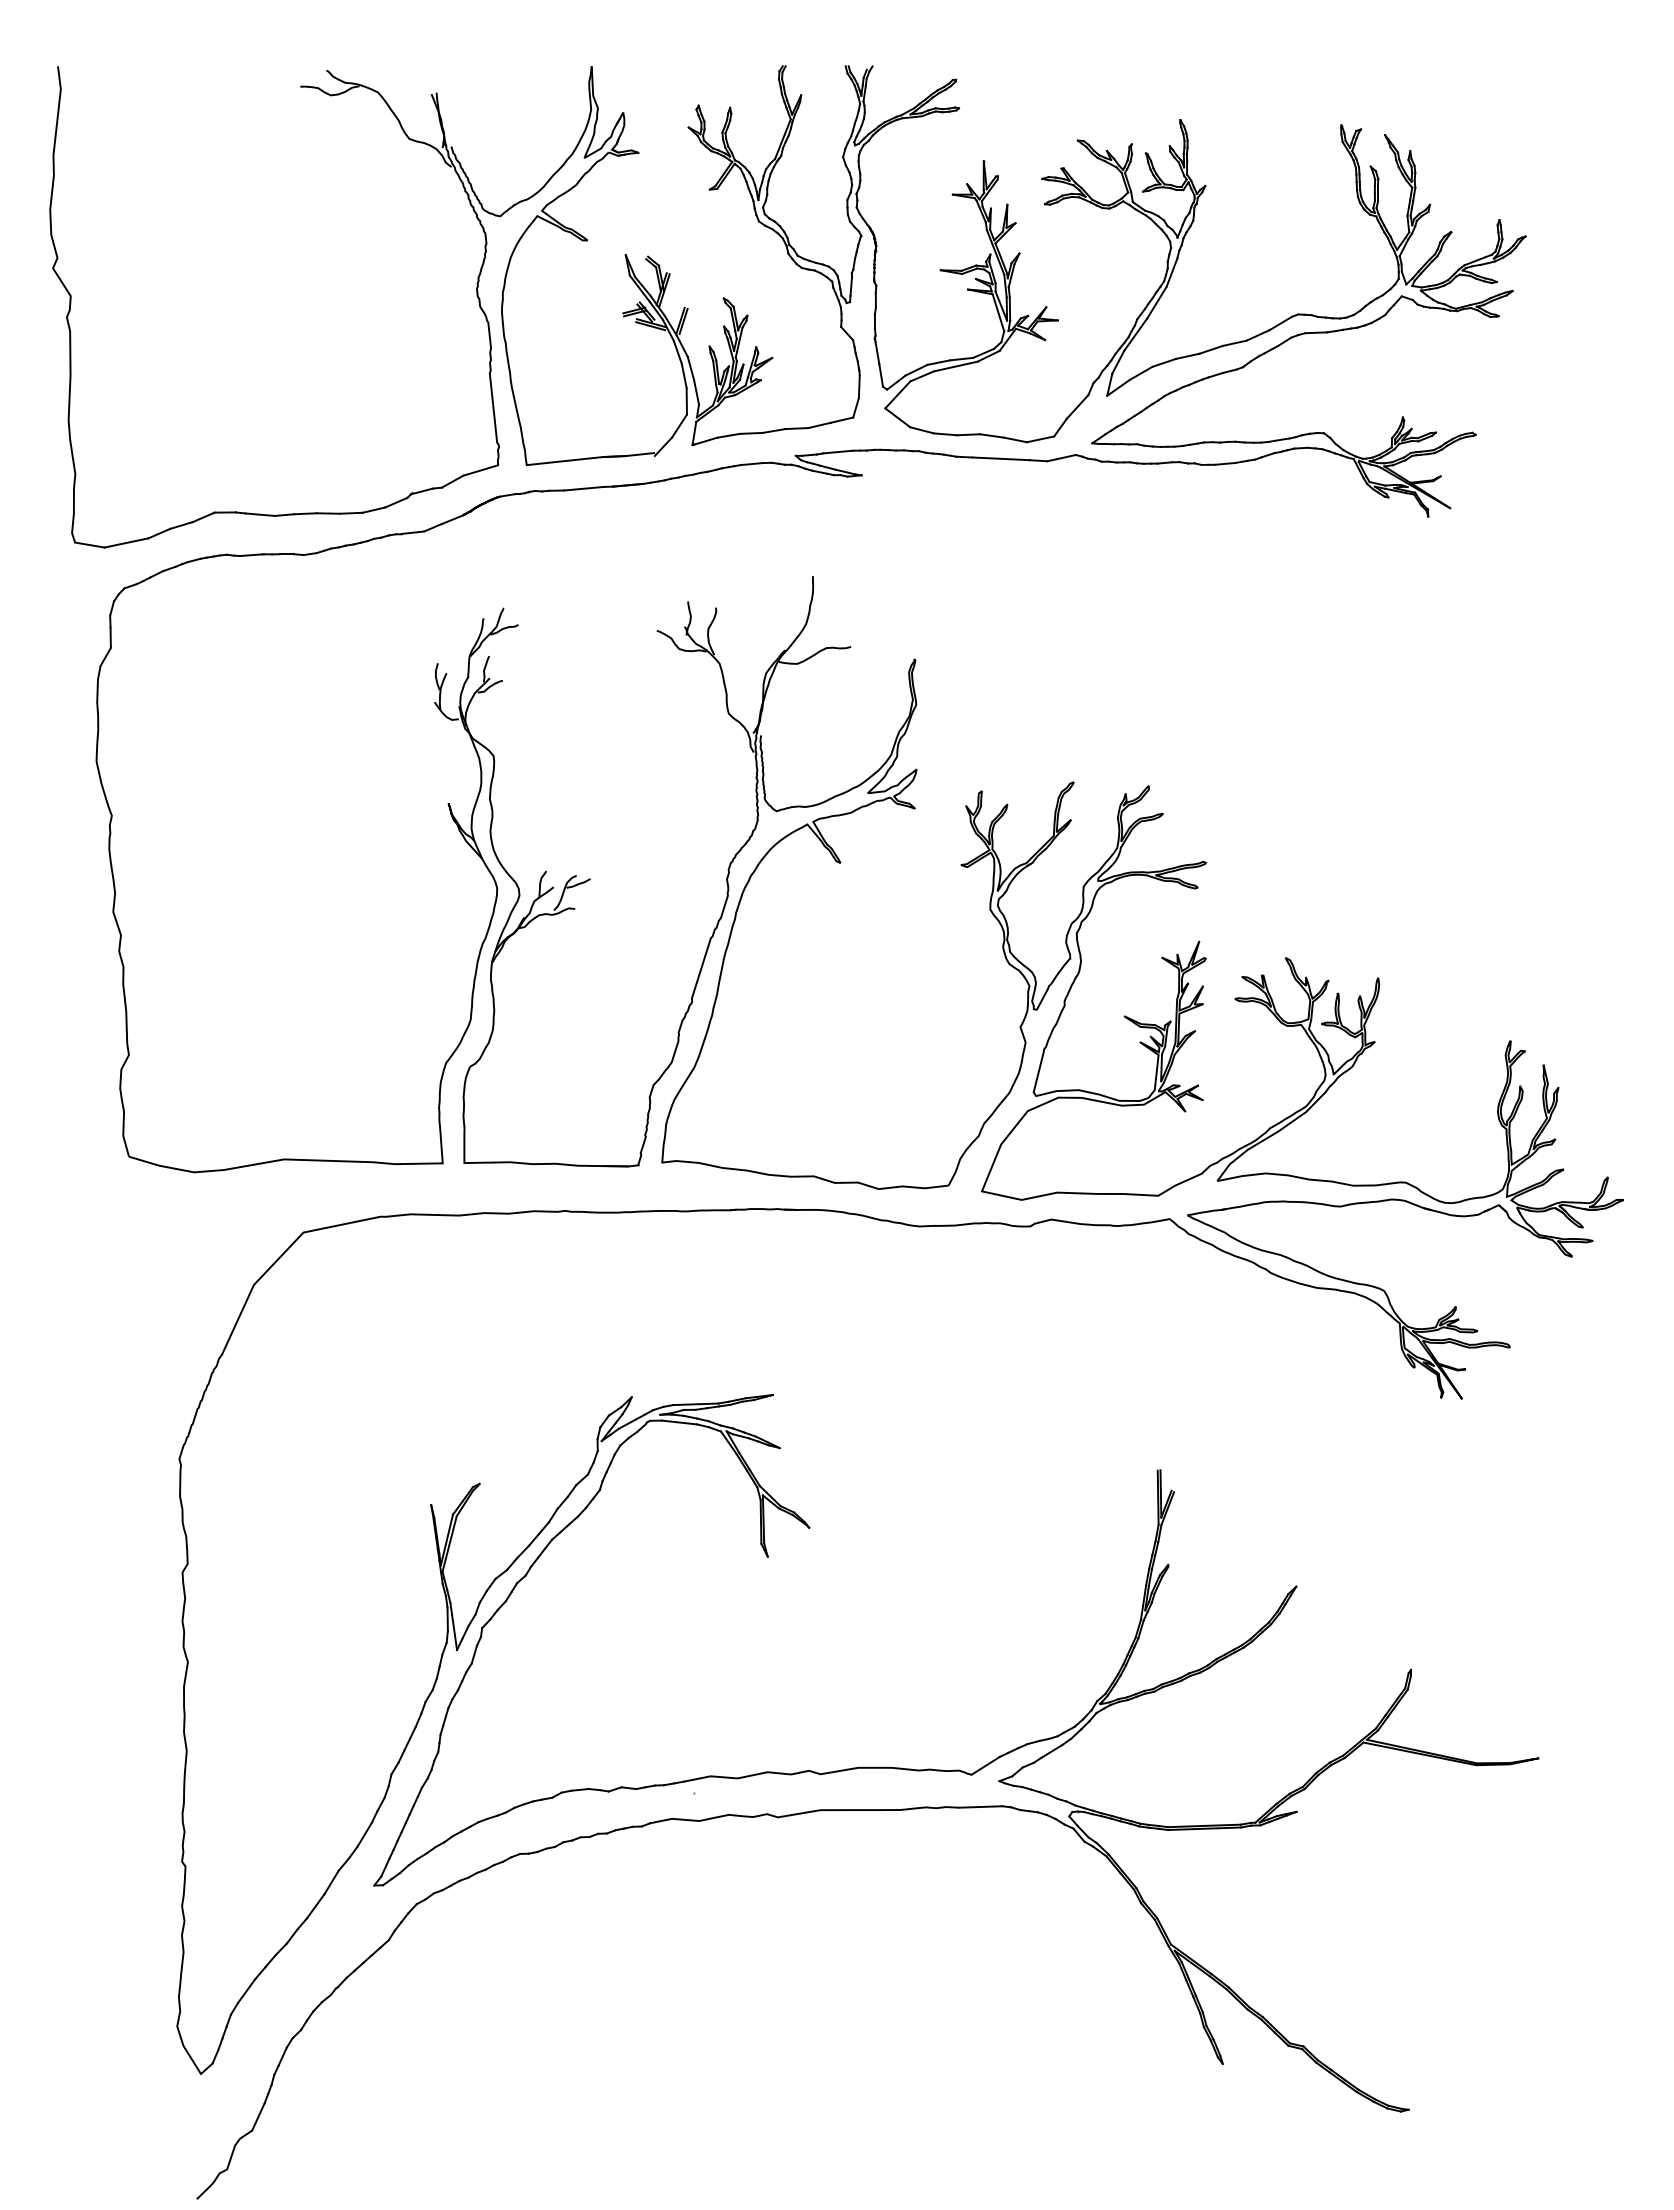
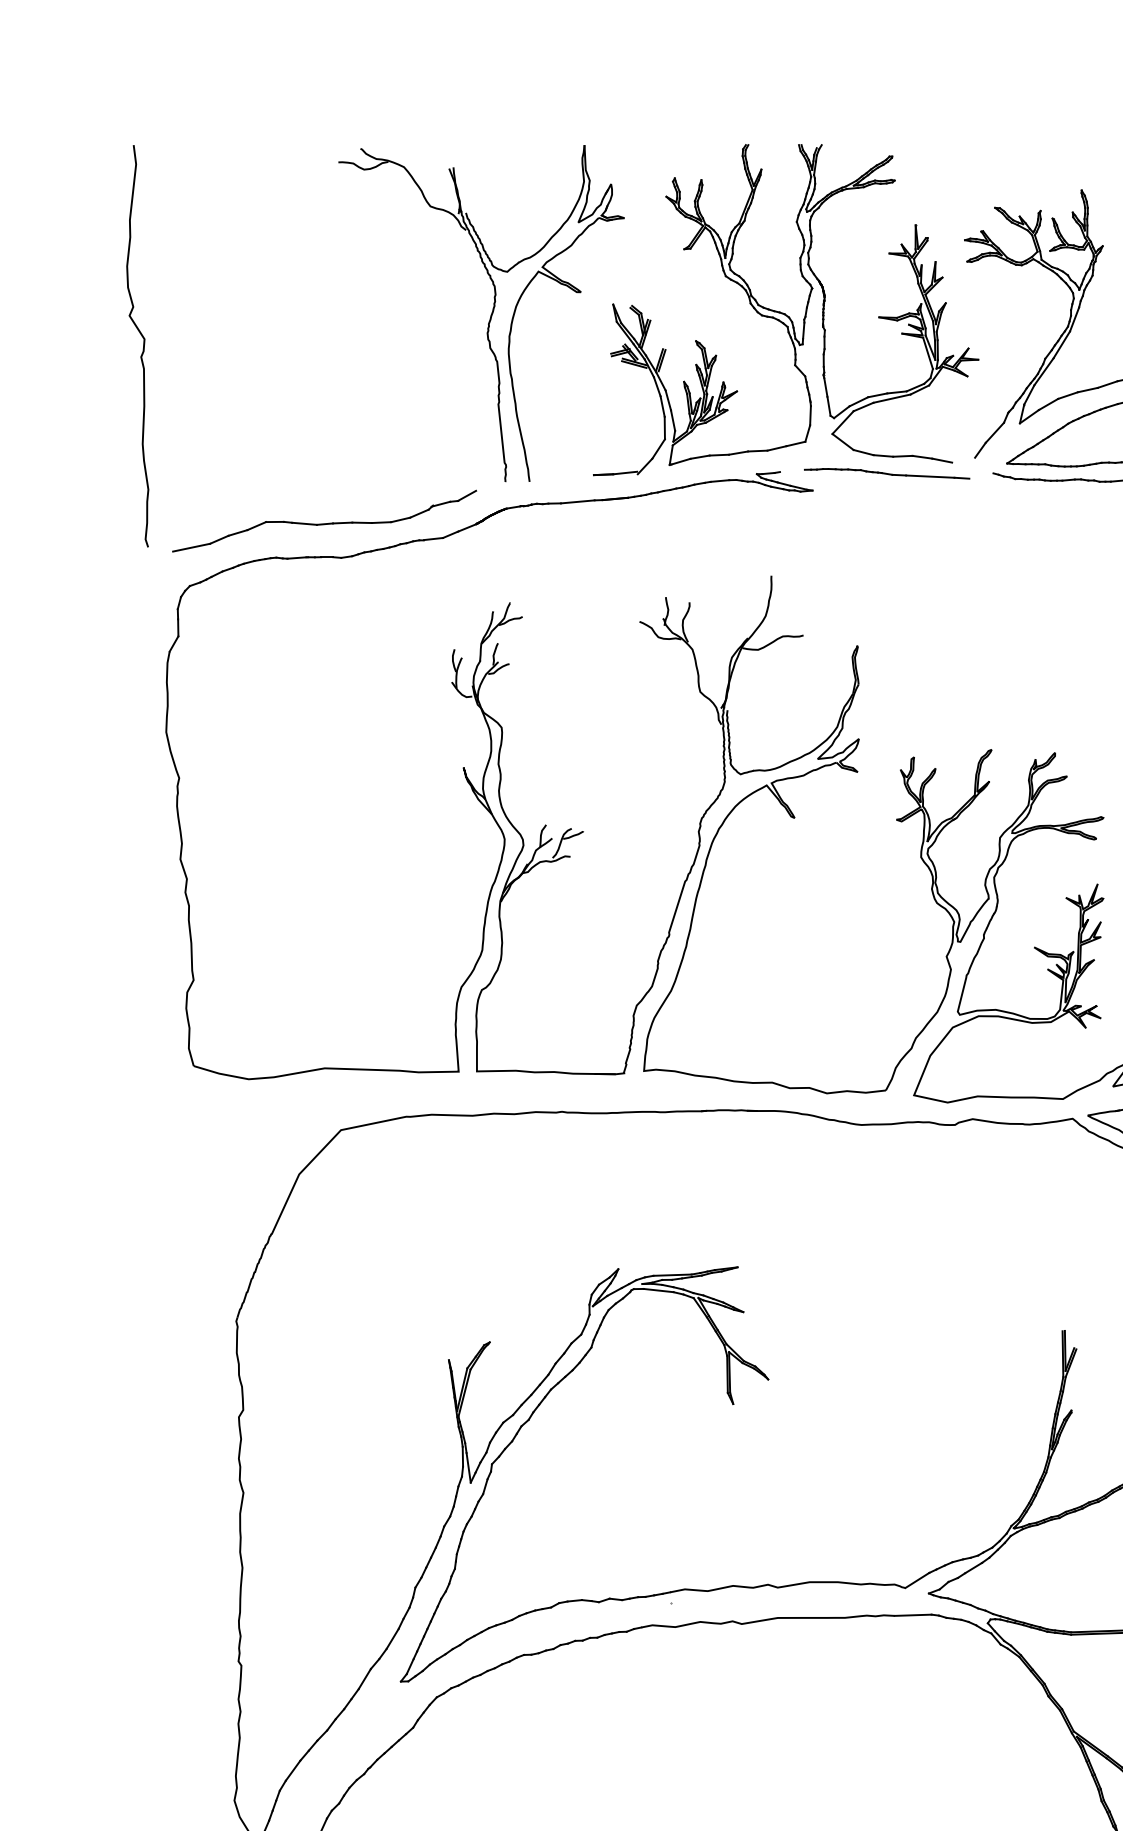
line: (1040, 439) -> (963, 460), removed
line: (837, 451) -> (792, 470), removed
line: (1061, 458) -> (981, 476), removed
line: (564, 461) -> (561, 478), removed
line: (480, 470) -> (490, 486), removed
line: (89, 544) -> (160, 548), removed

